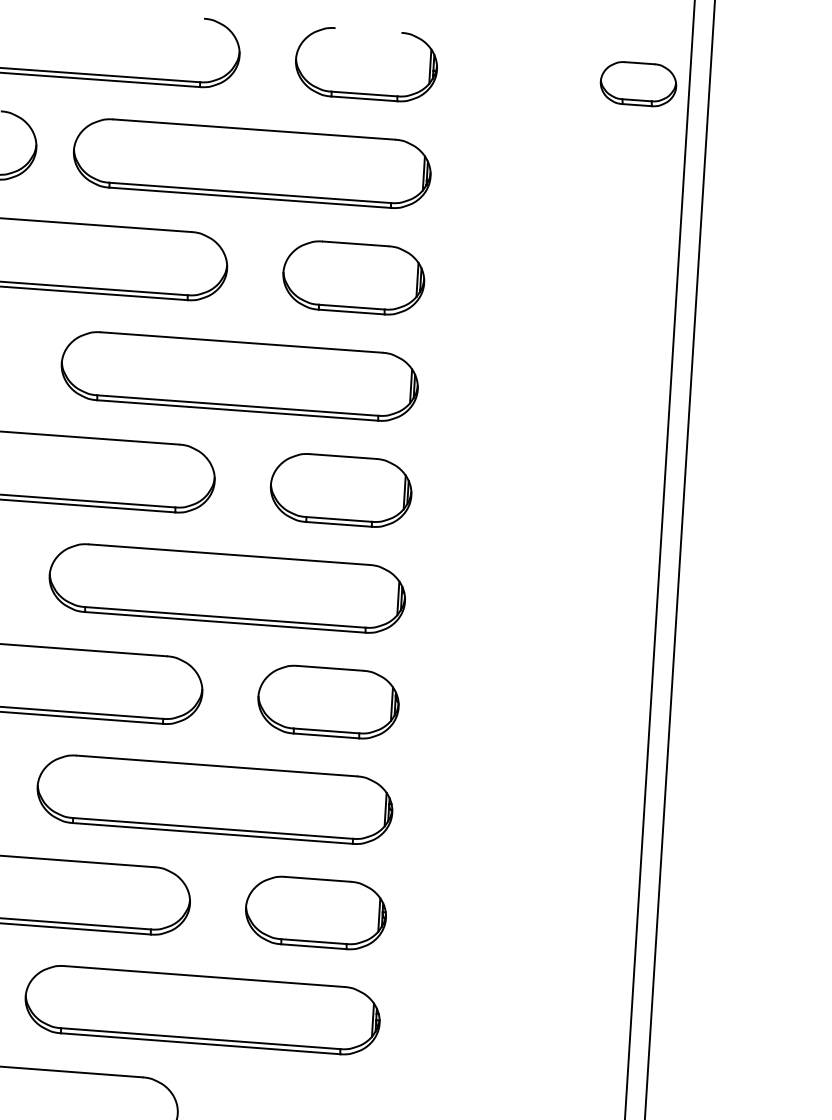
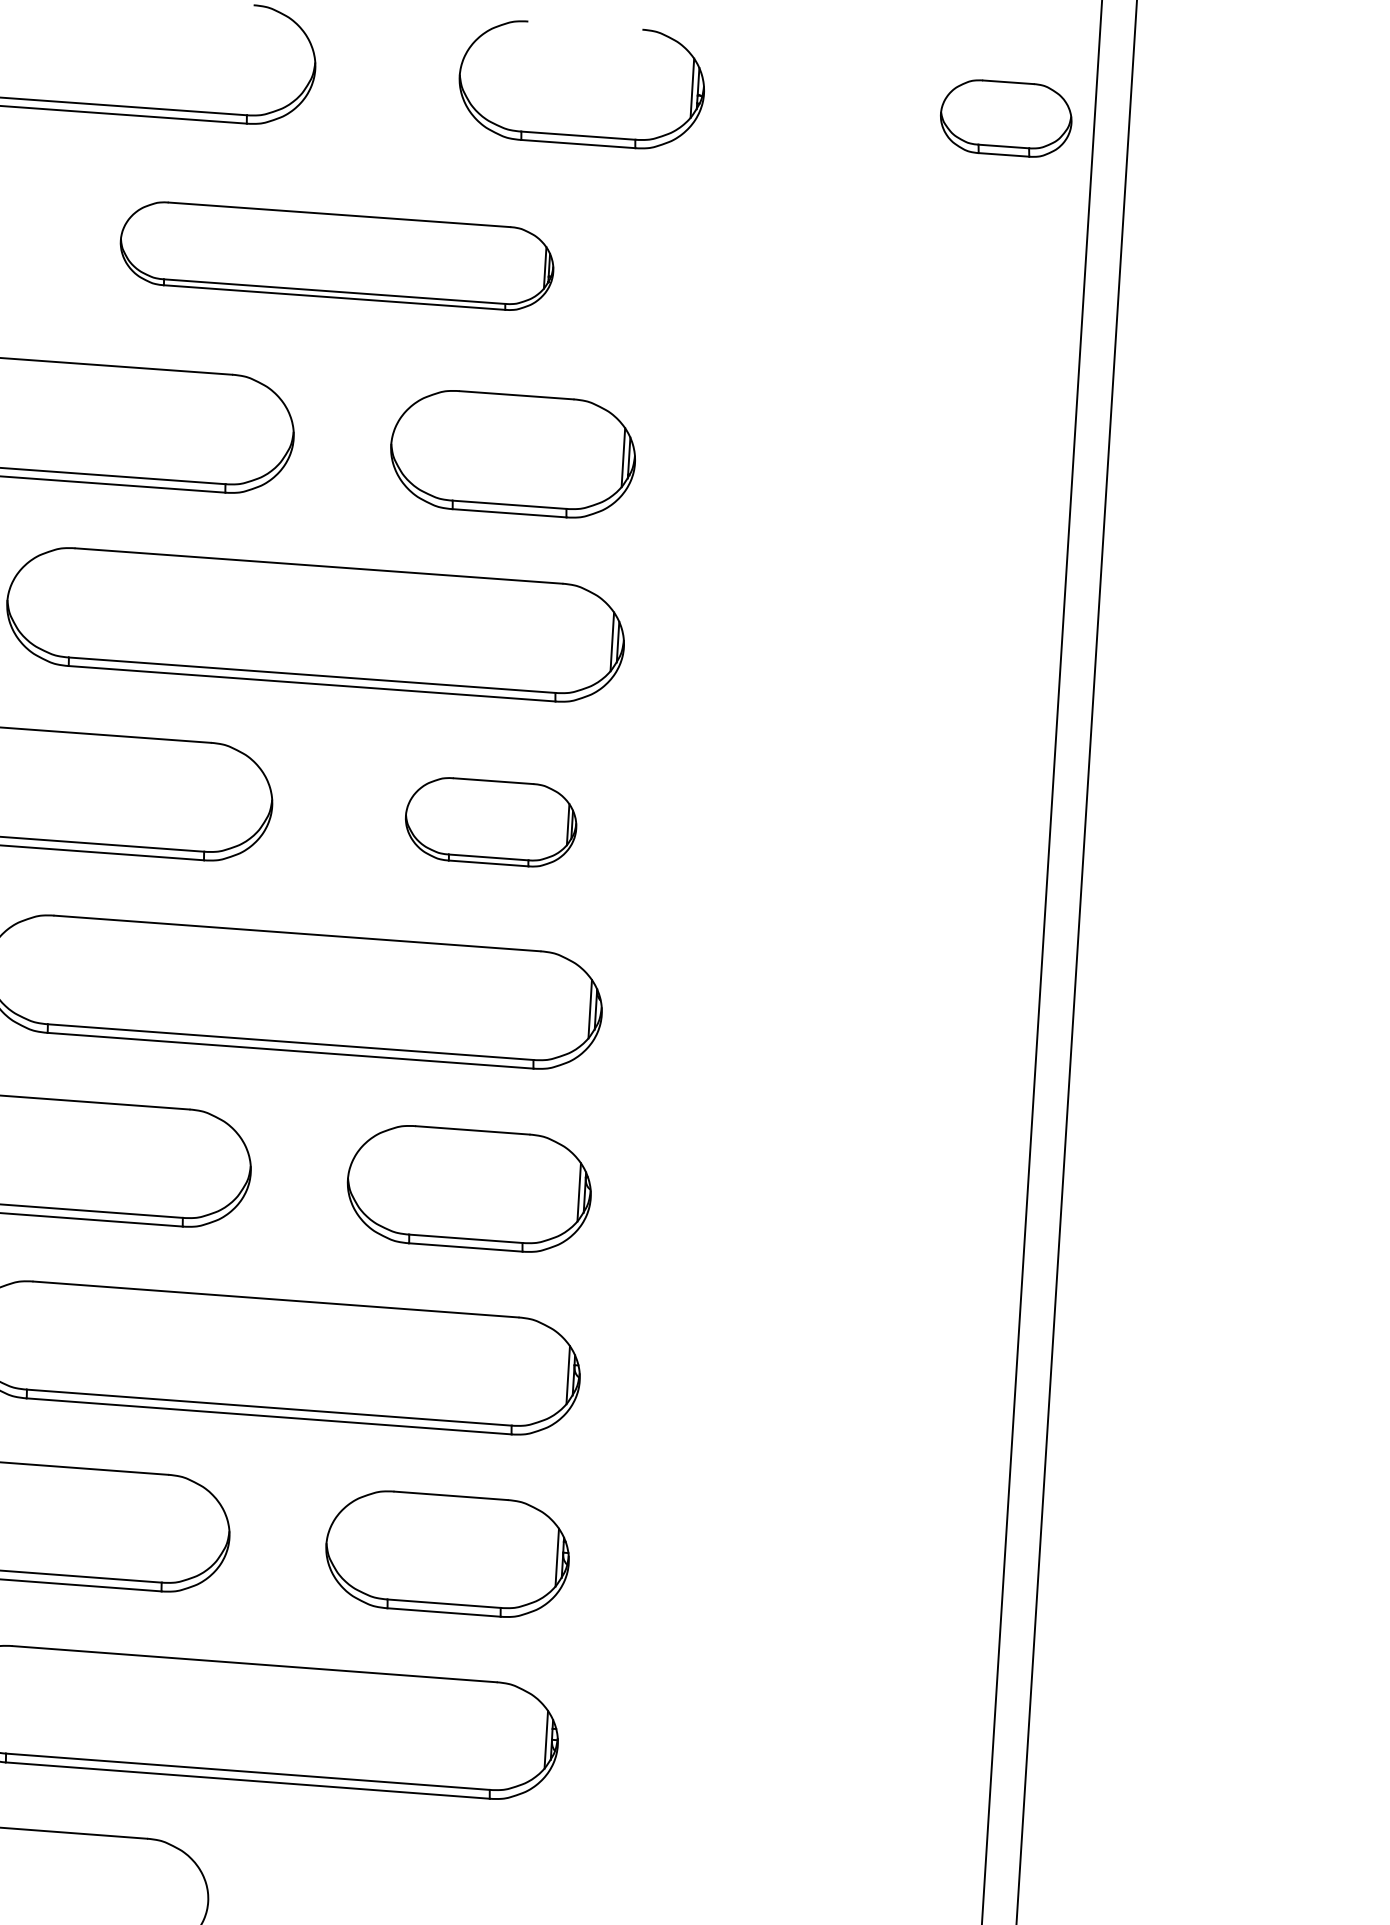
part: (361, 92) -> (573, 133), moved
part: (251, 163) -> (335, 255), size x0.7
part: (340, 490) -> (490, 822), size x0.7

